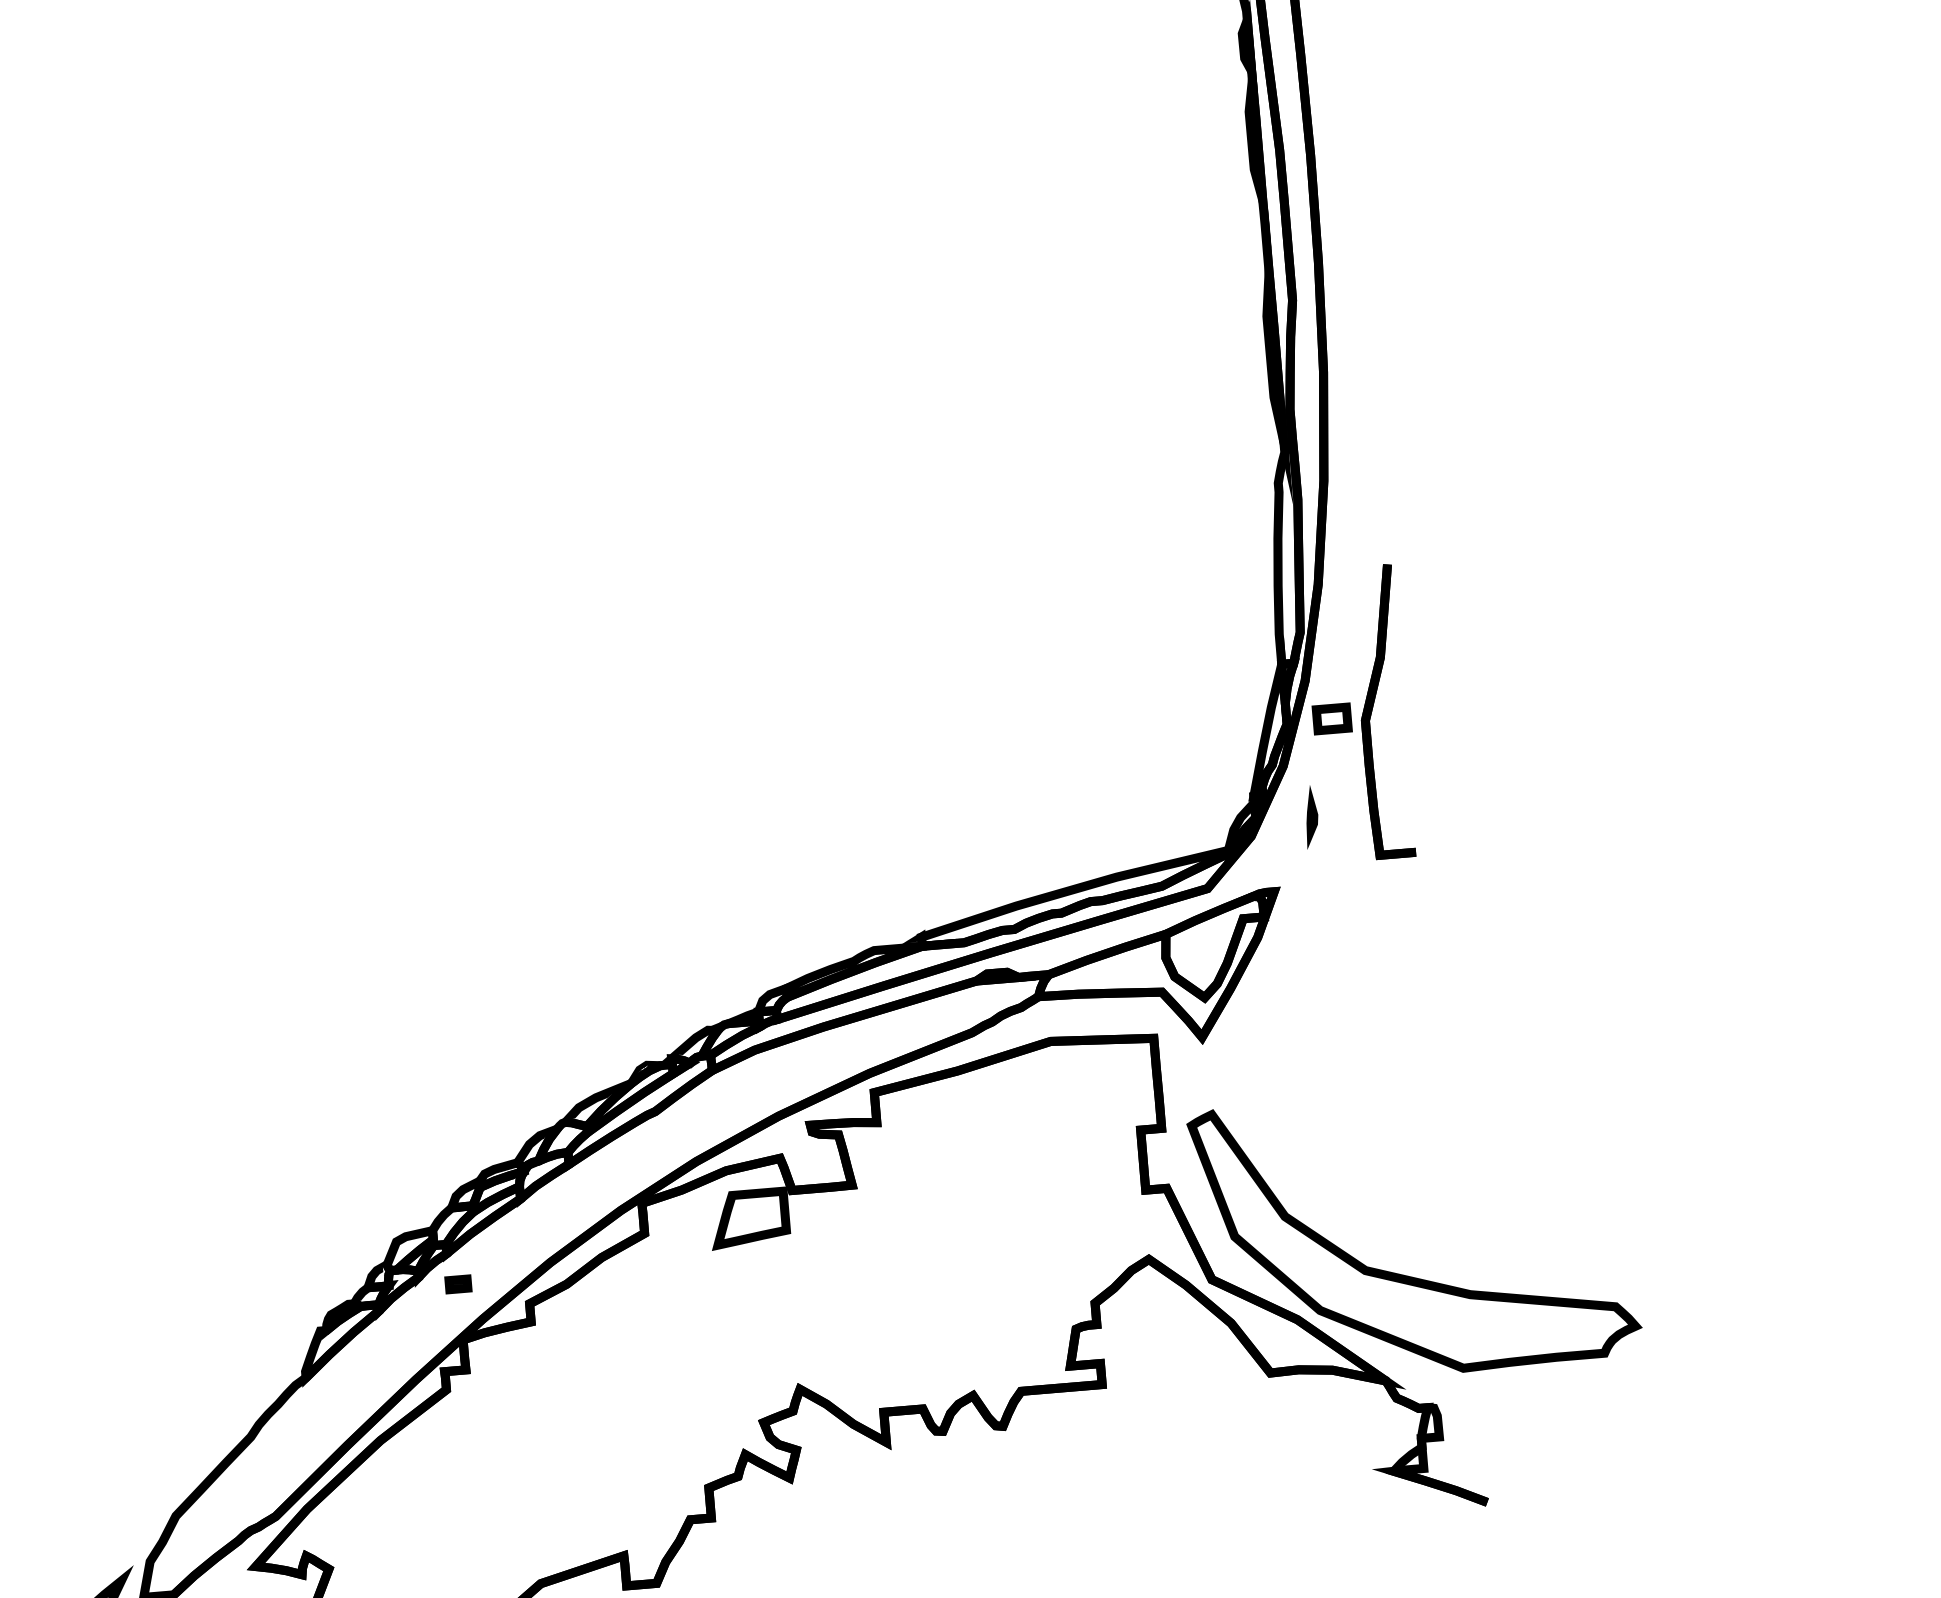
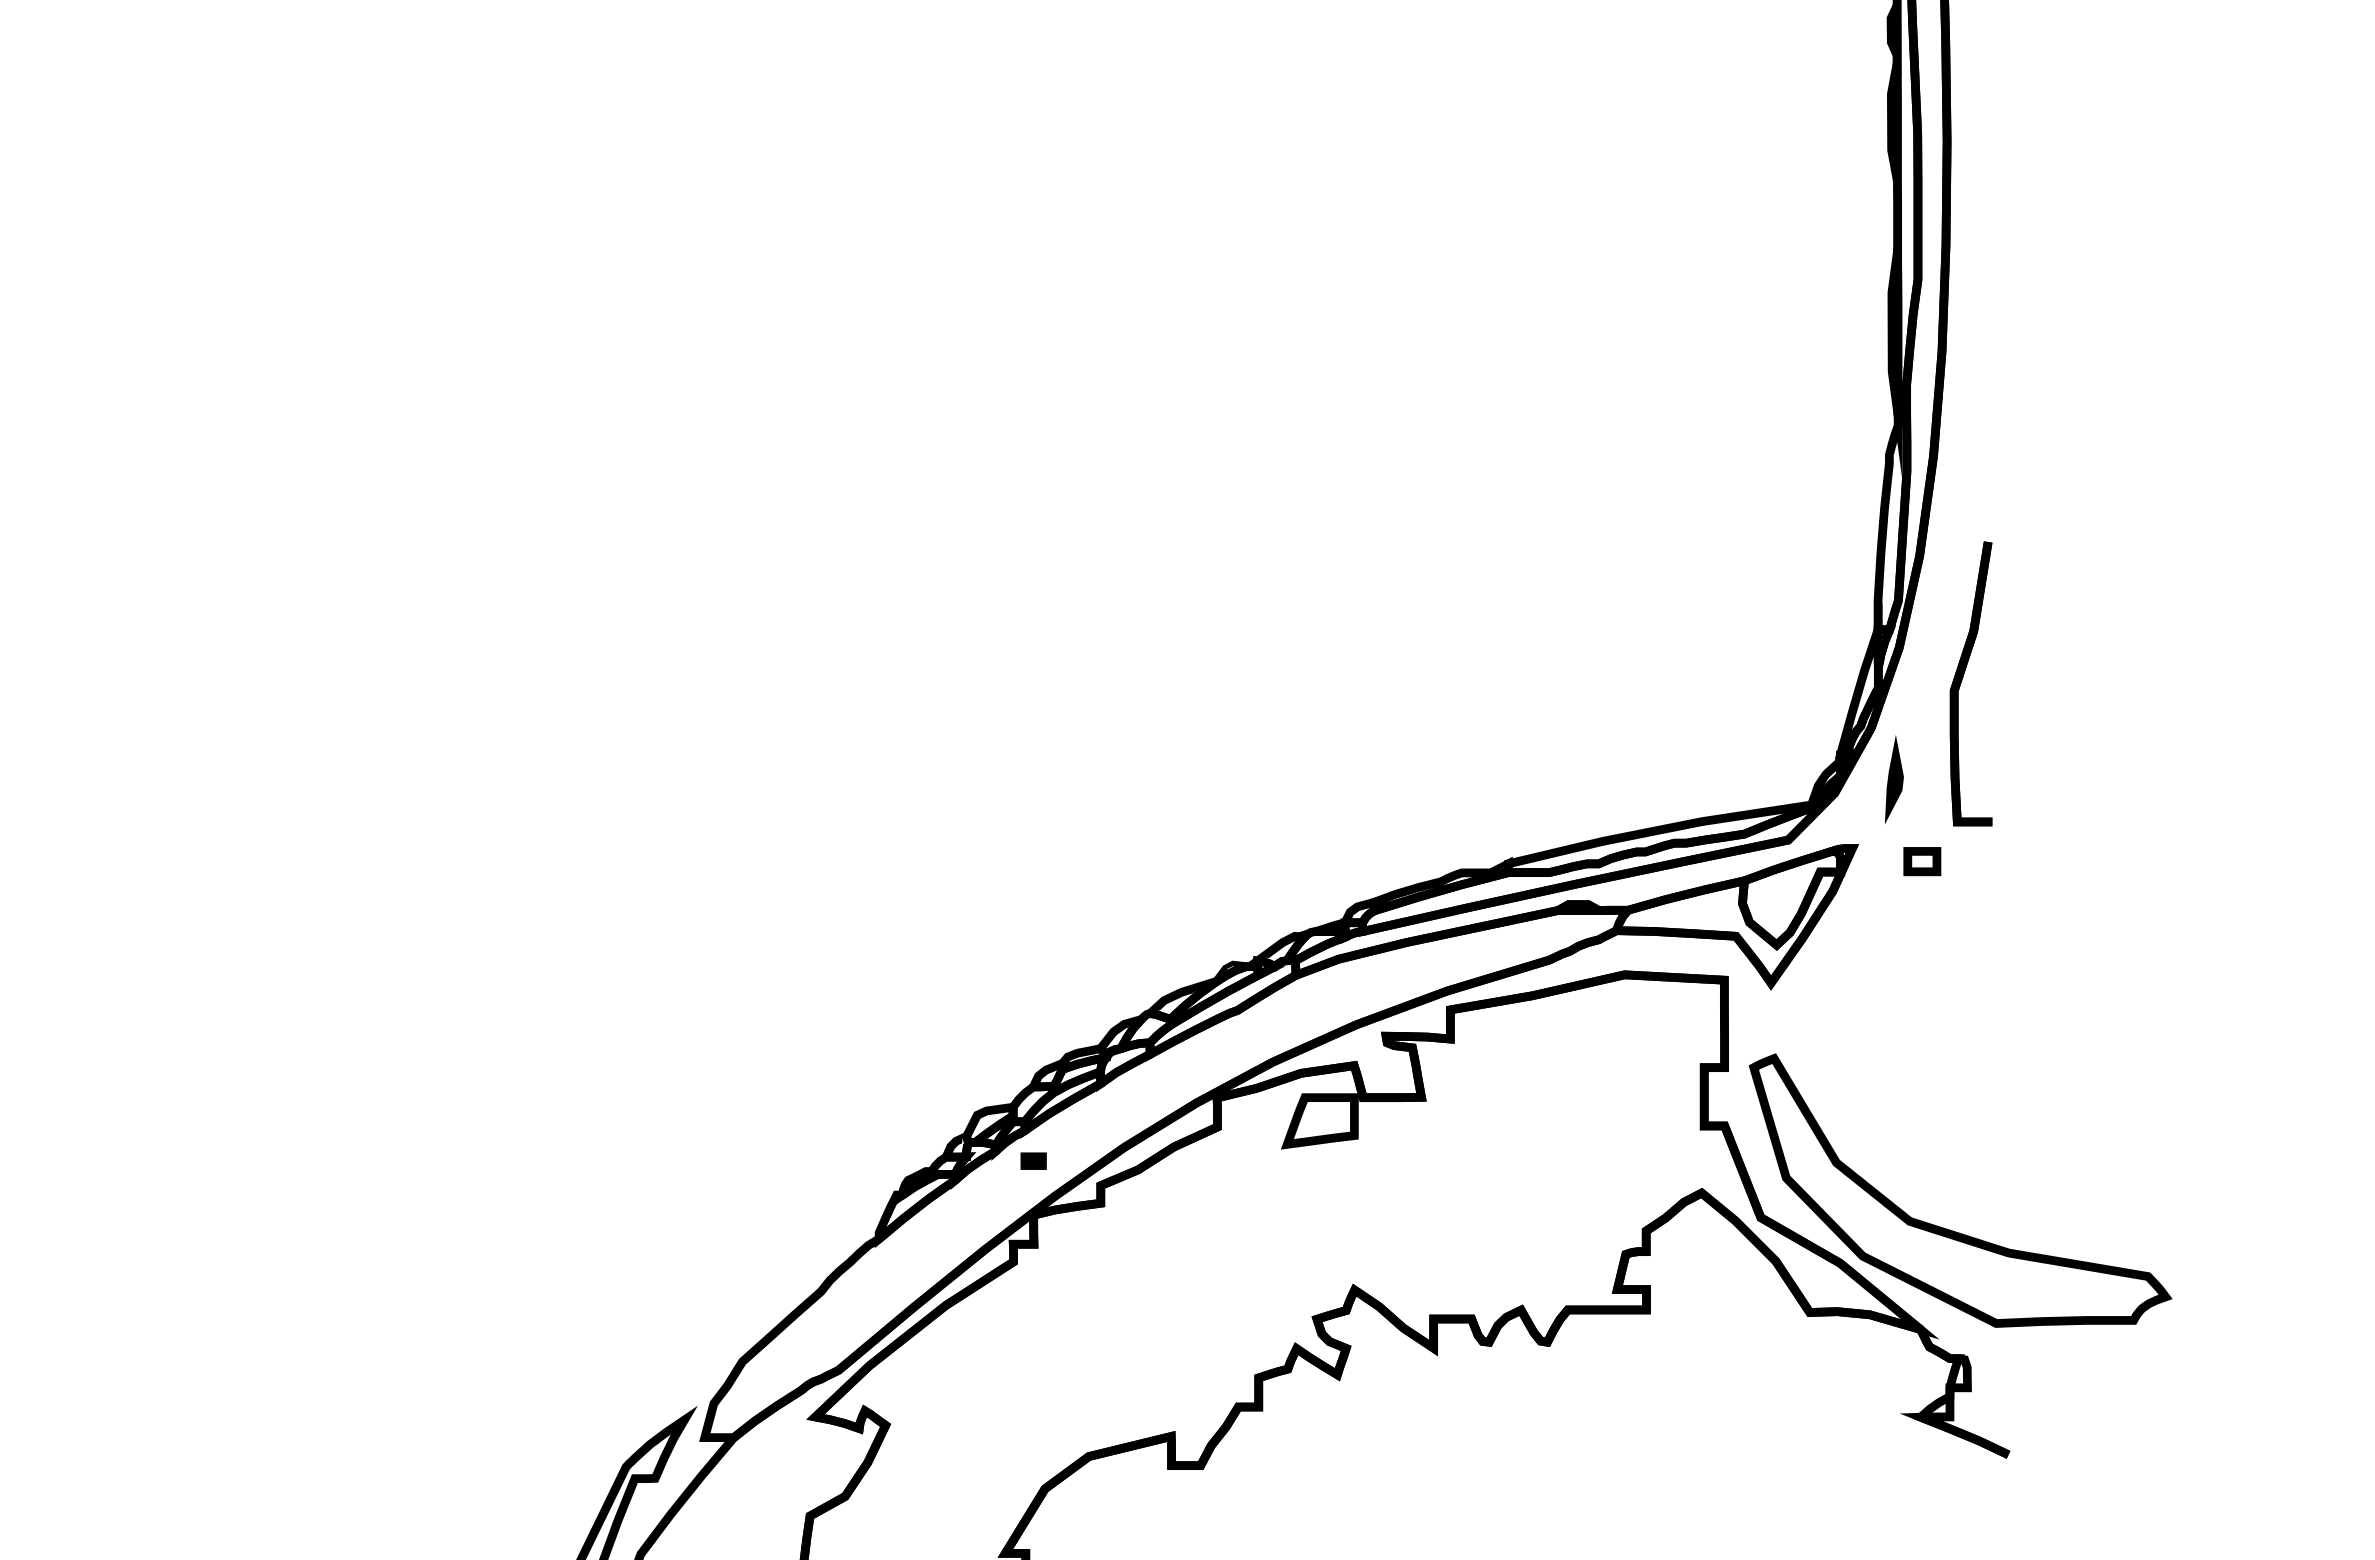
part: (1332, 718) -> (1922, 861), moved
part: (1311, 817) -> (1894, 779), size x1.43

